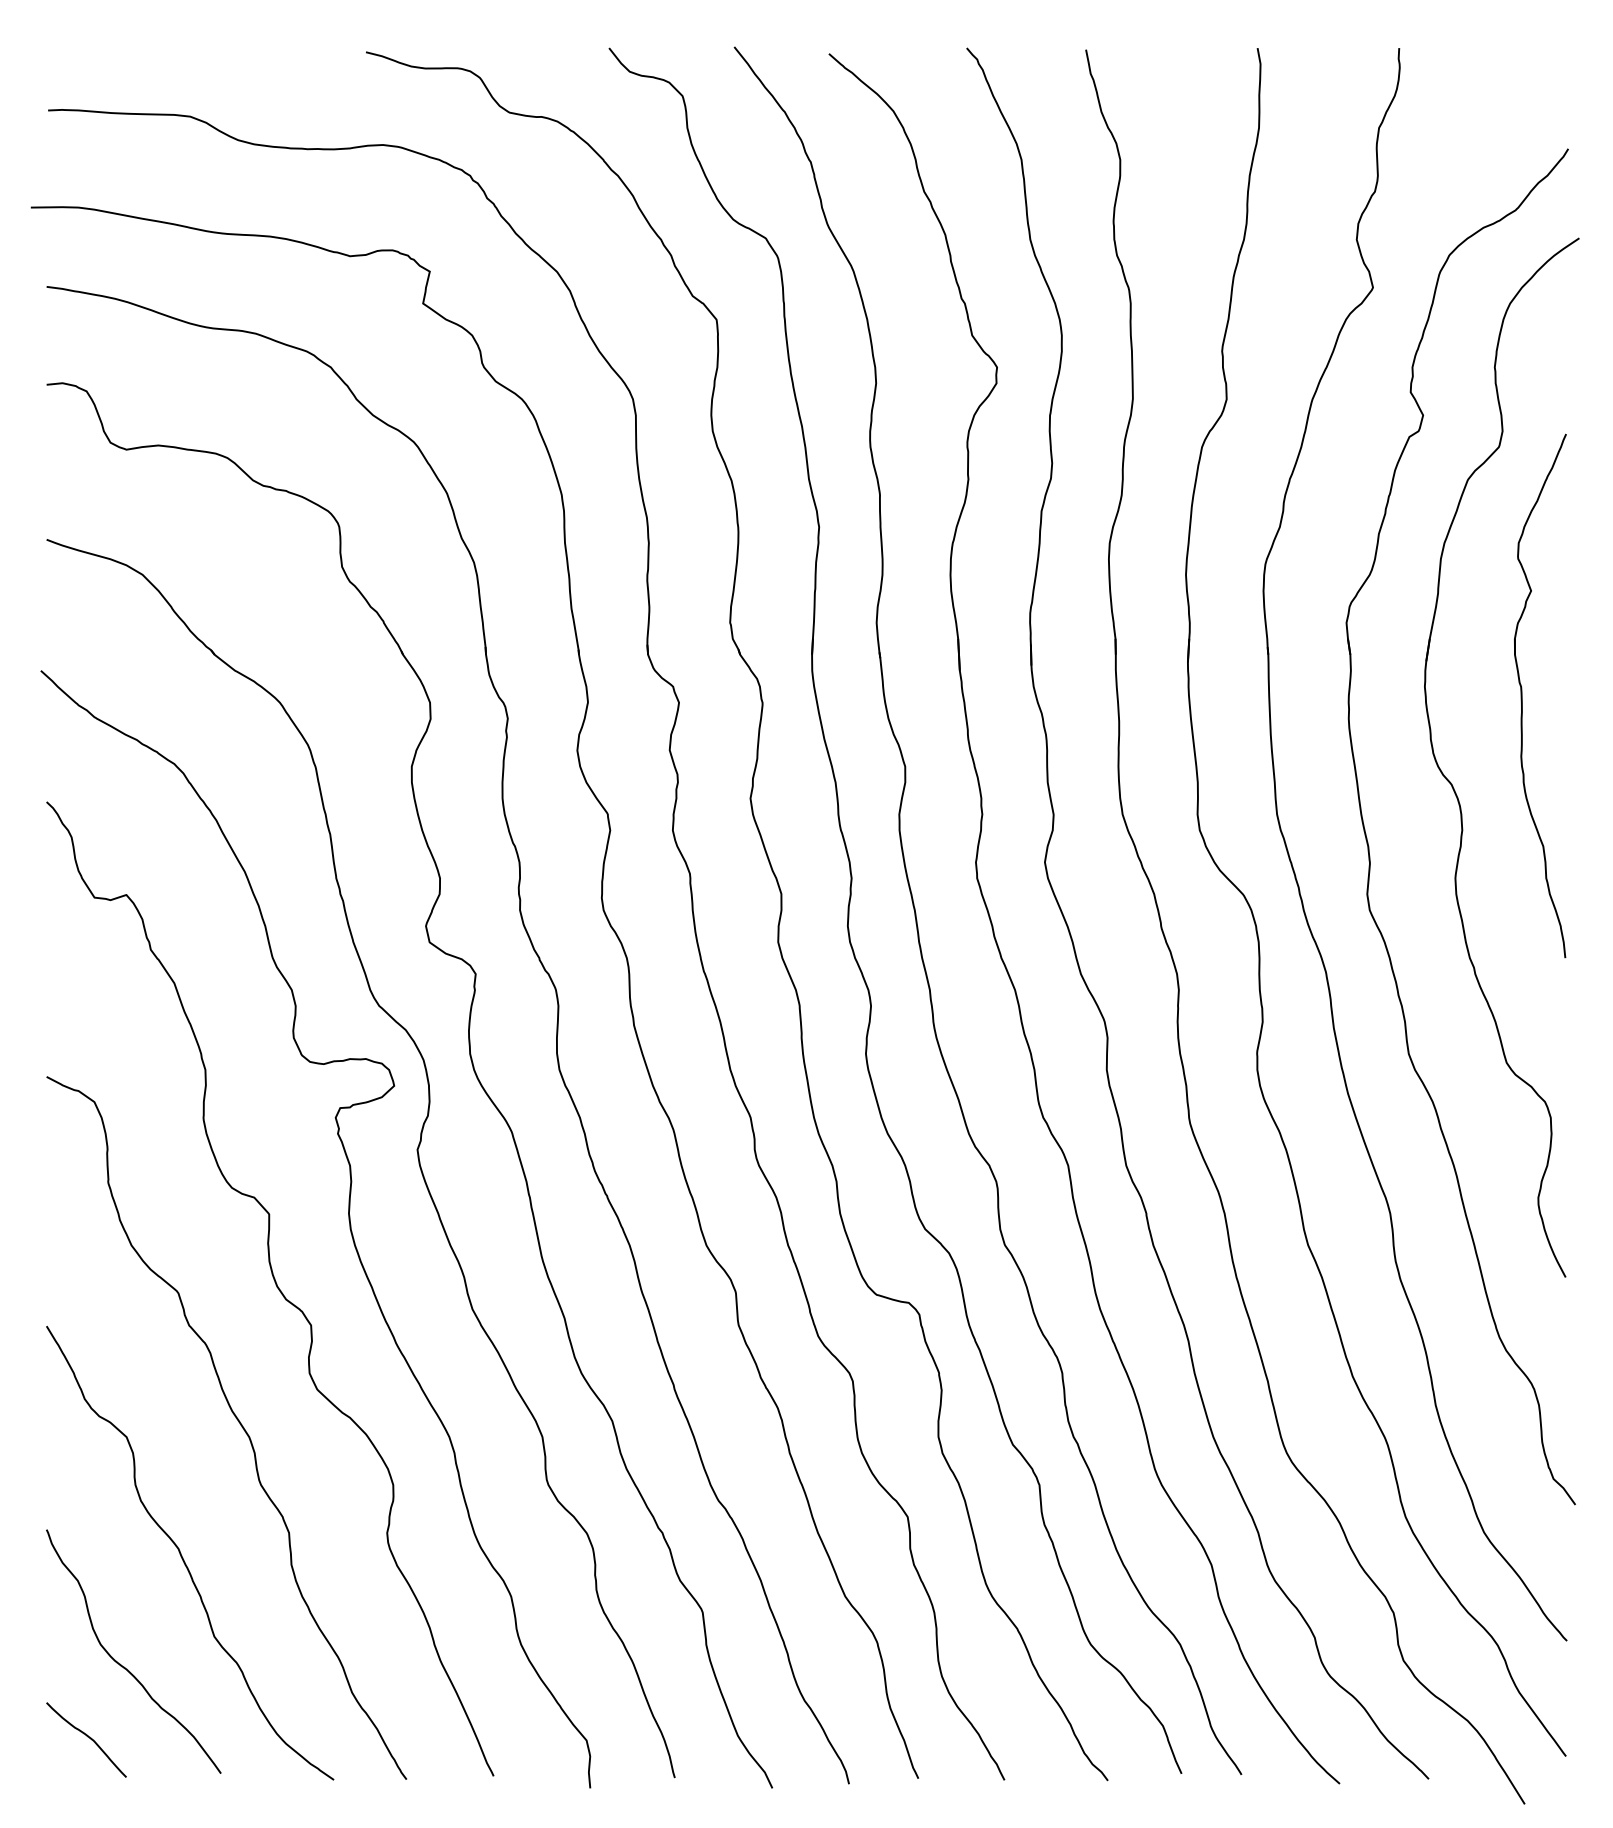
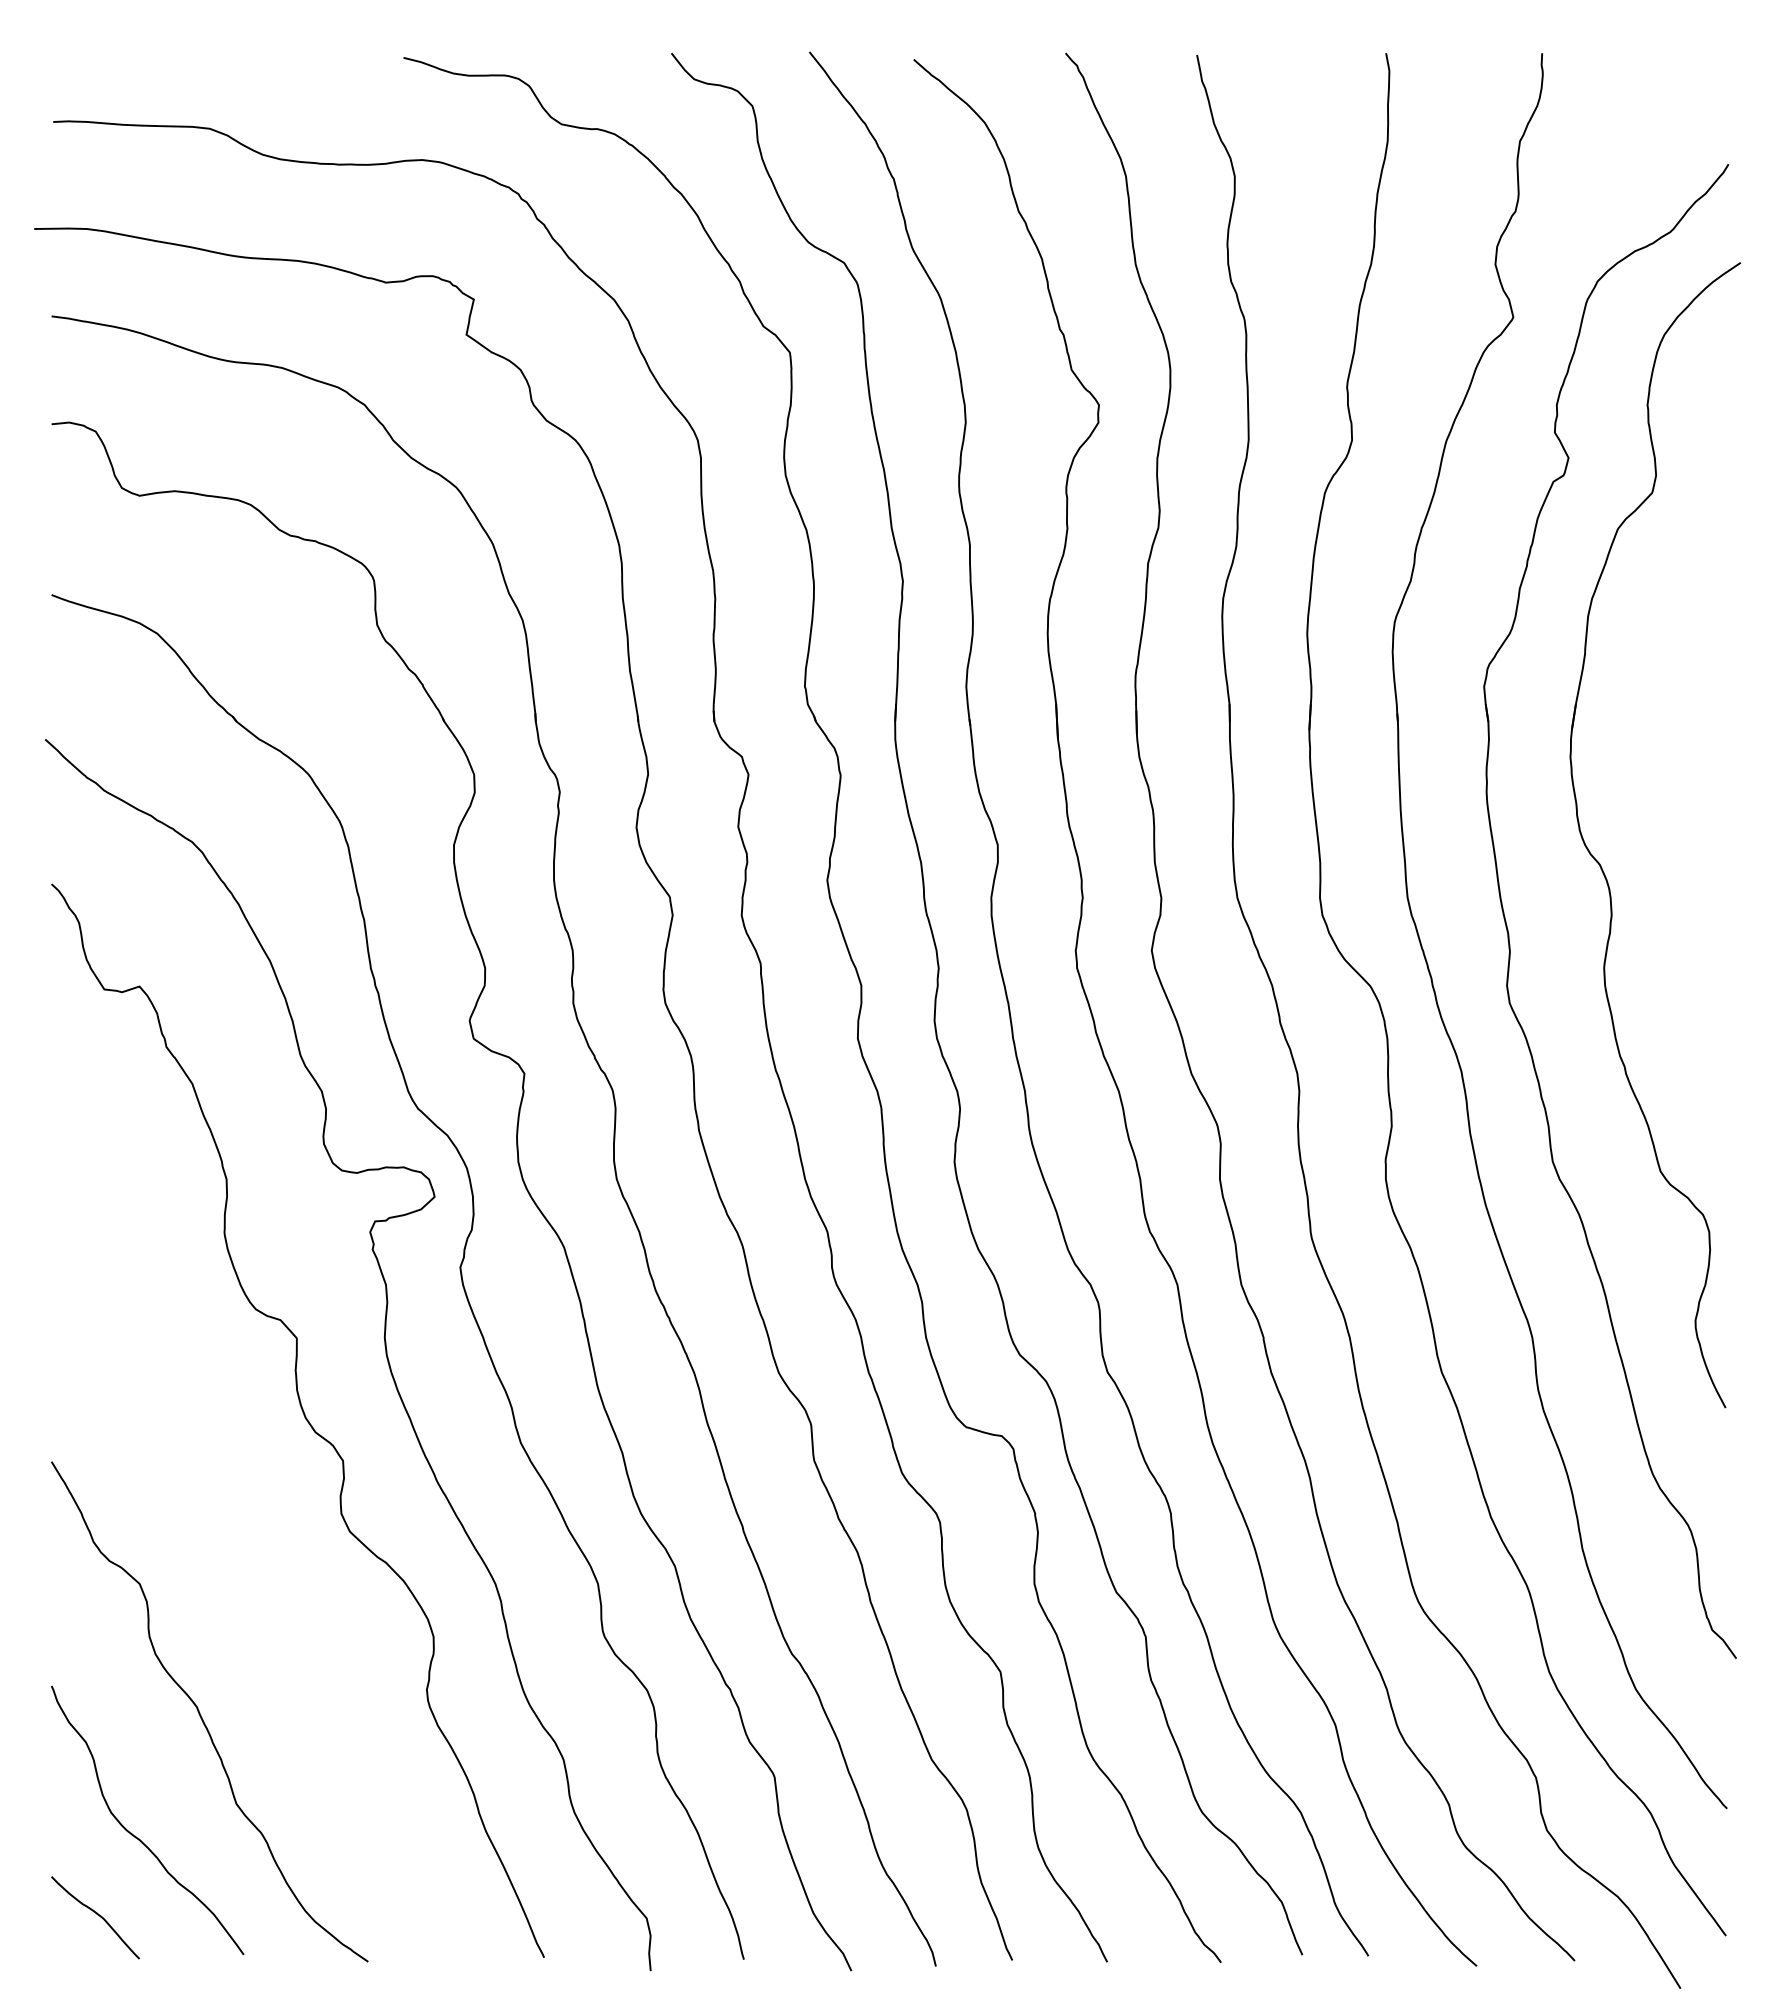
part: (1522, 697) -> (1678, 768), removed
curve: (237, 1420) -> (261, 1565), removed

